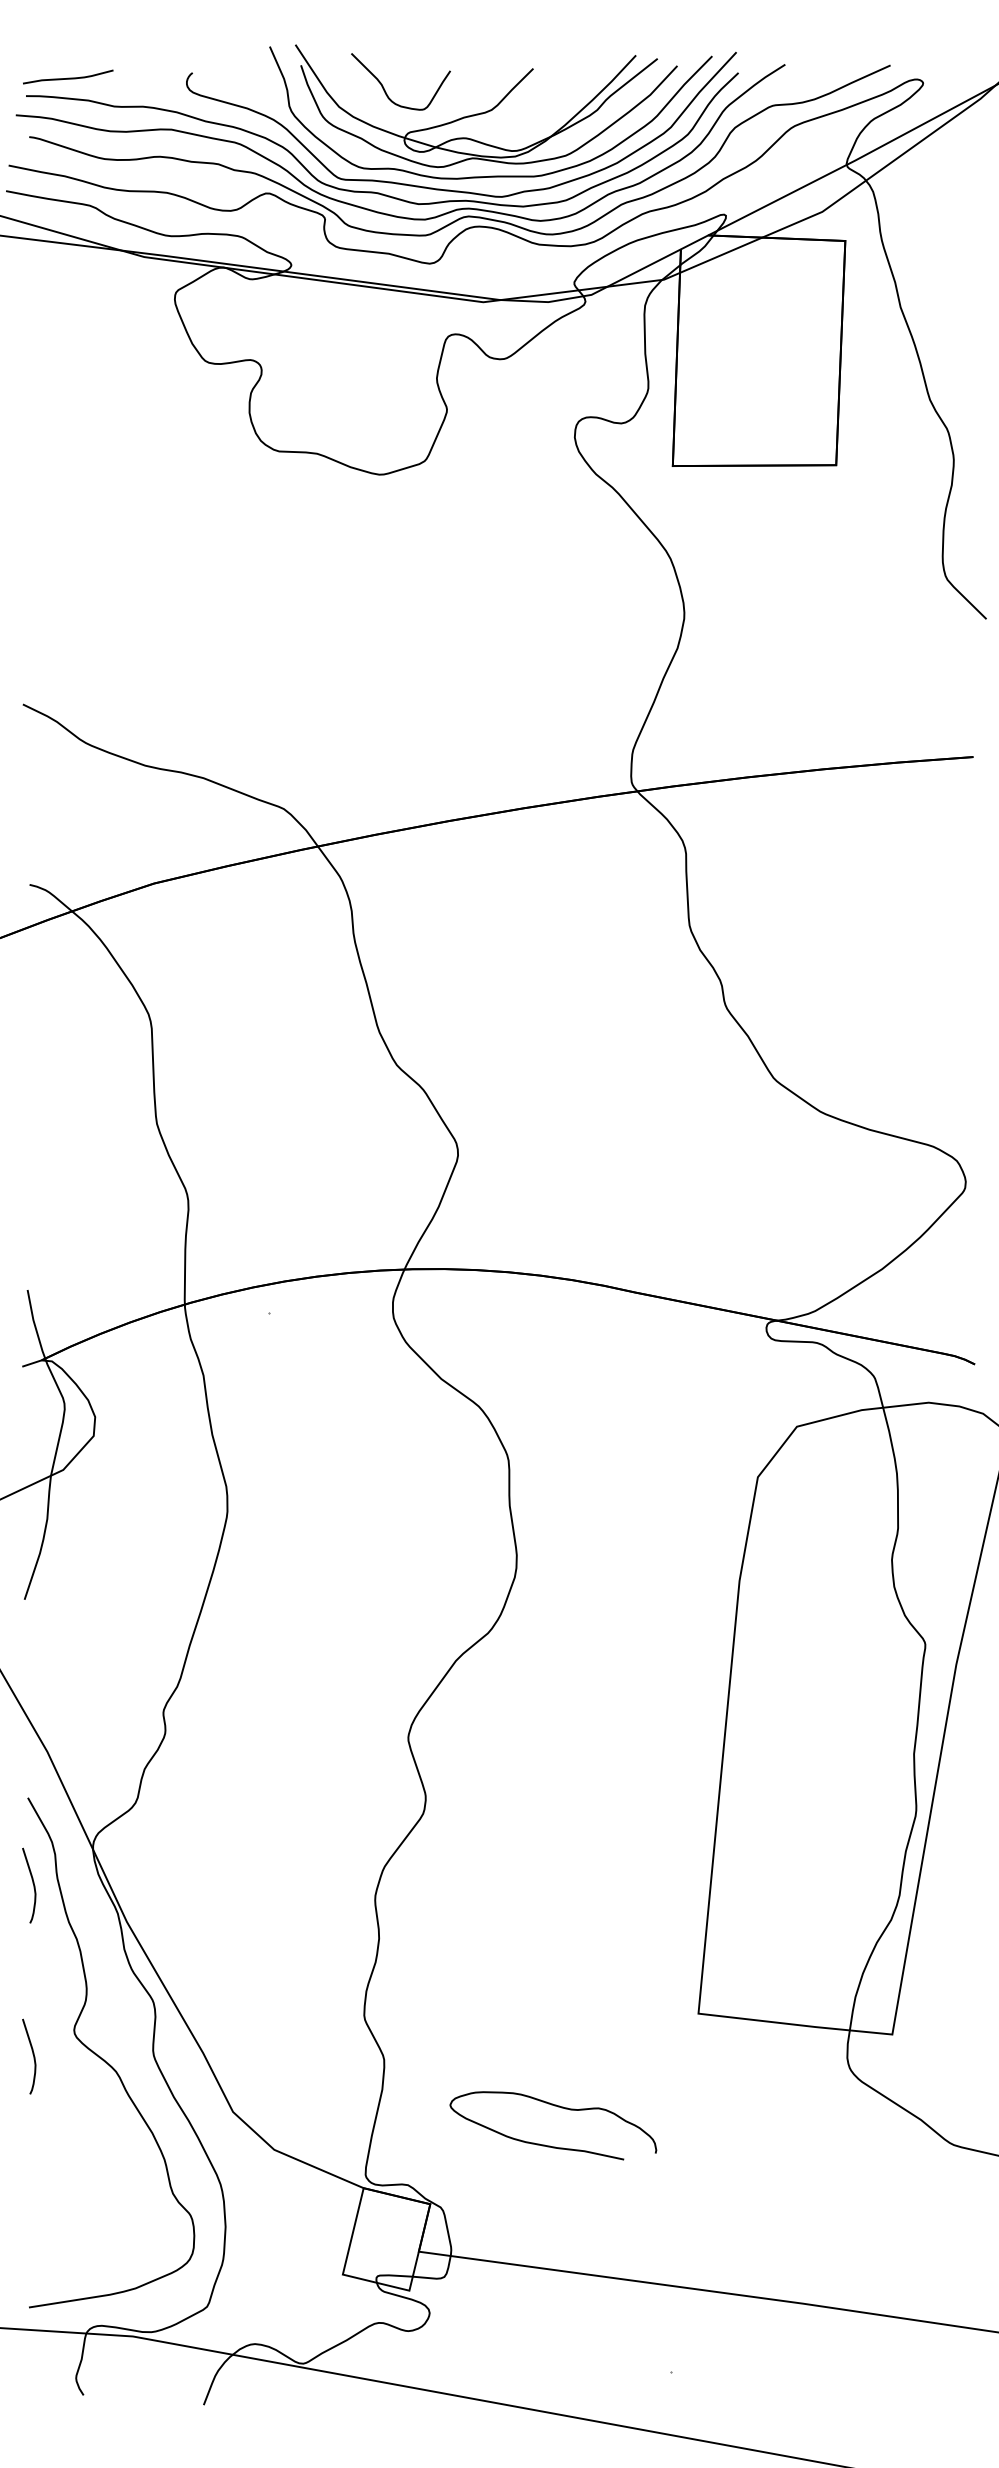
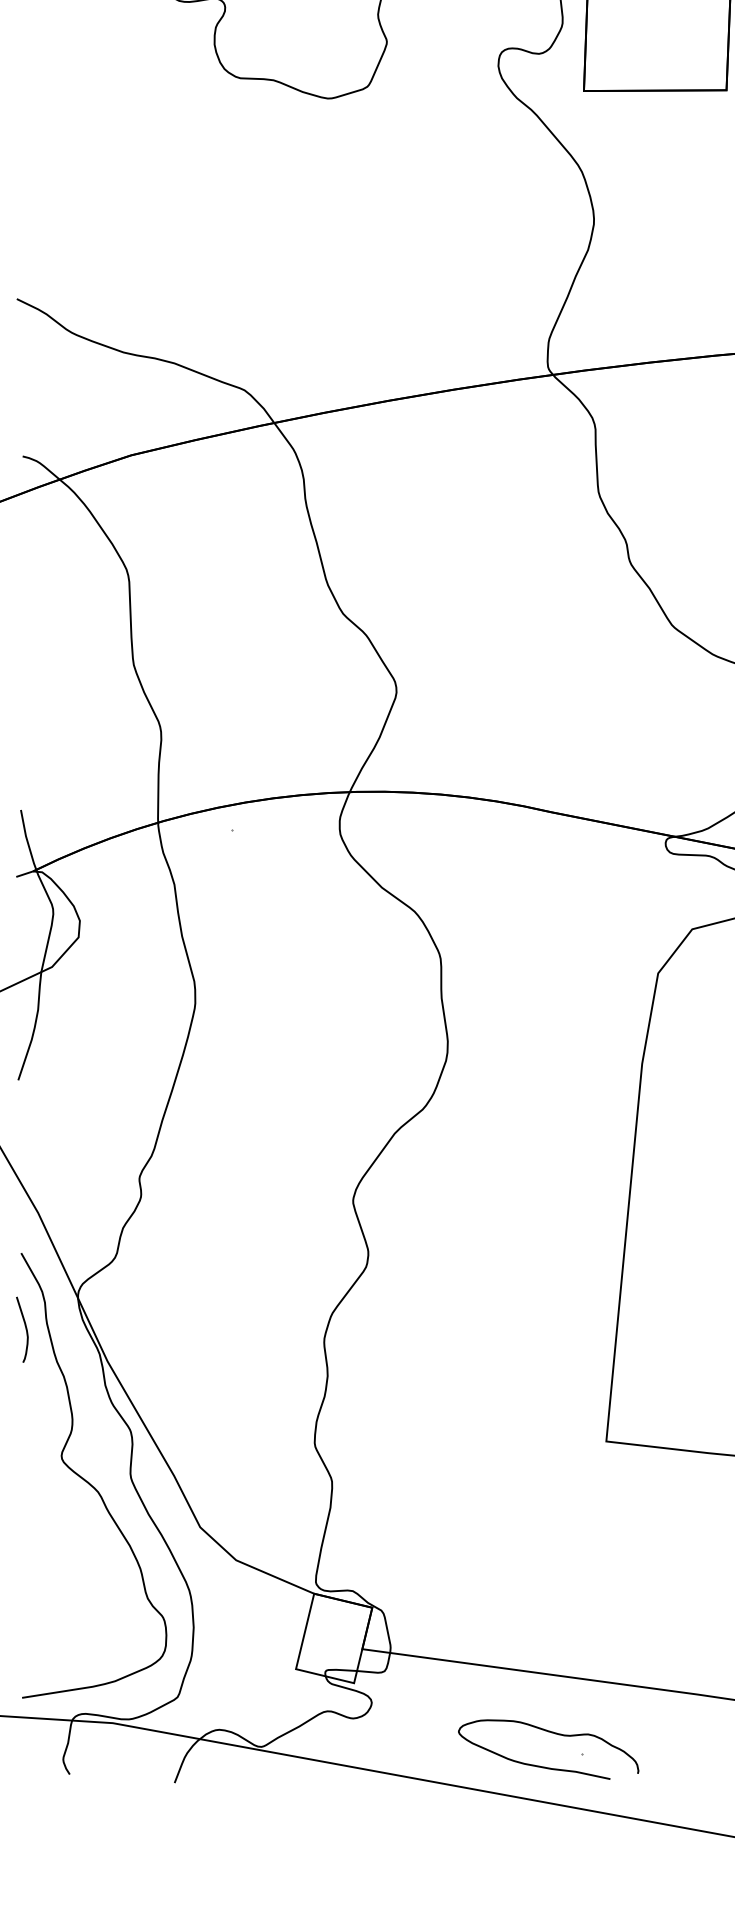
curve: (32, 2054) -> (25, 1477), removed
curve: (558, 2107) -> (553, 1733), moved

